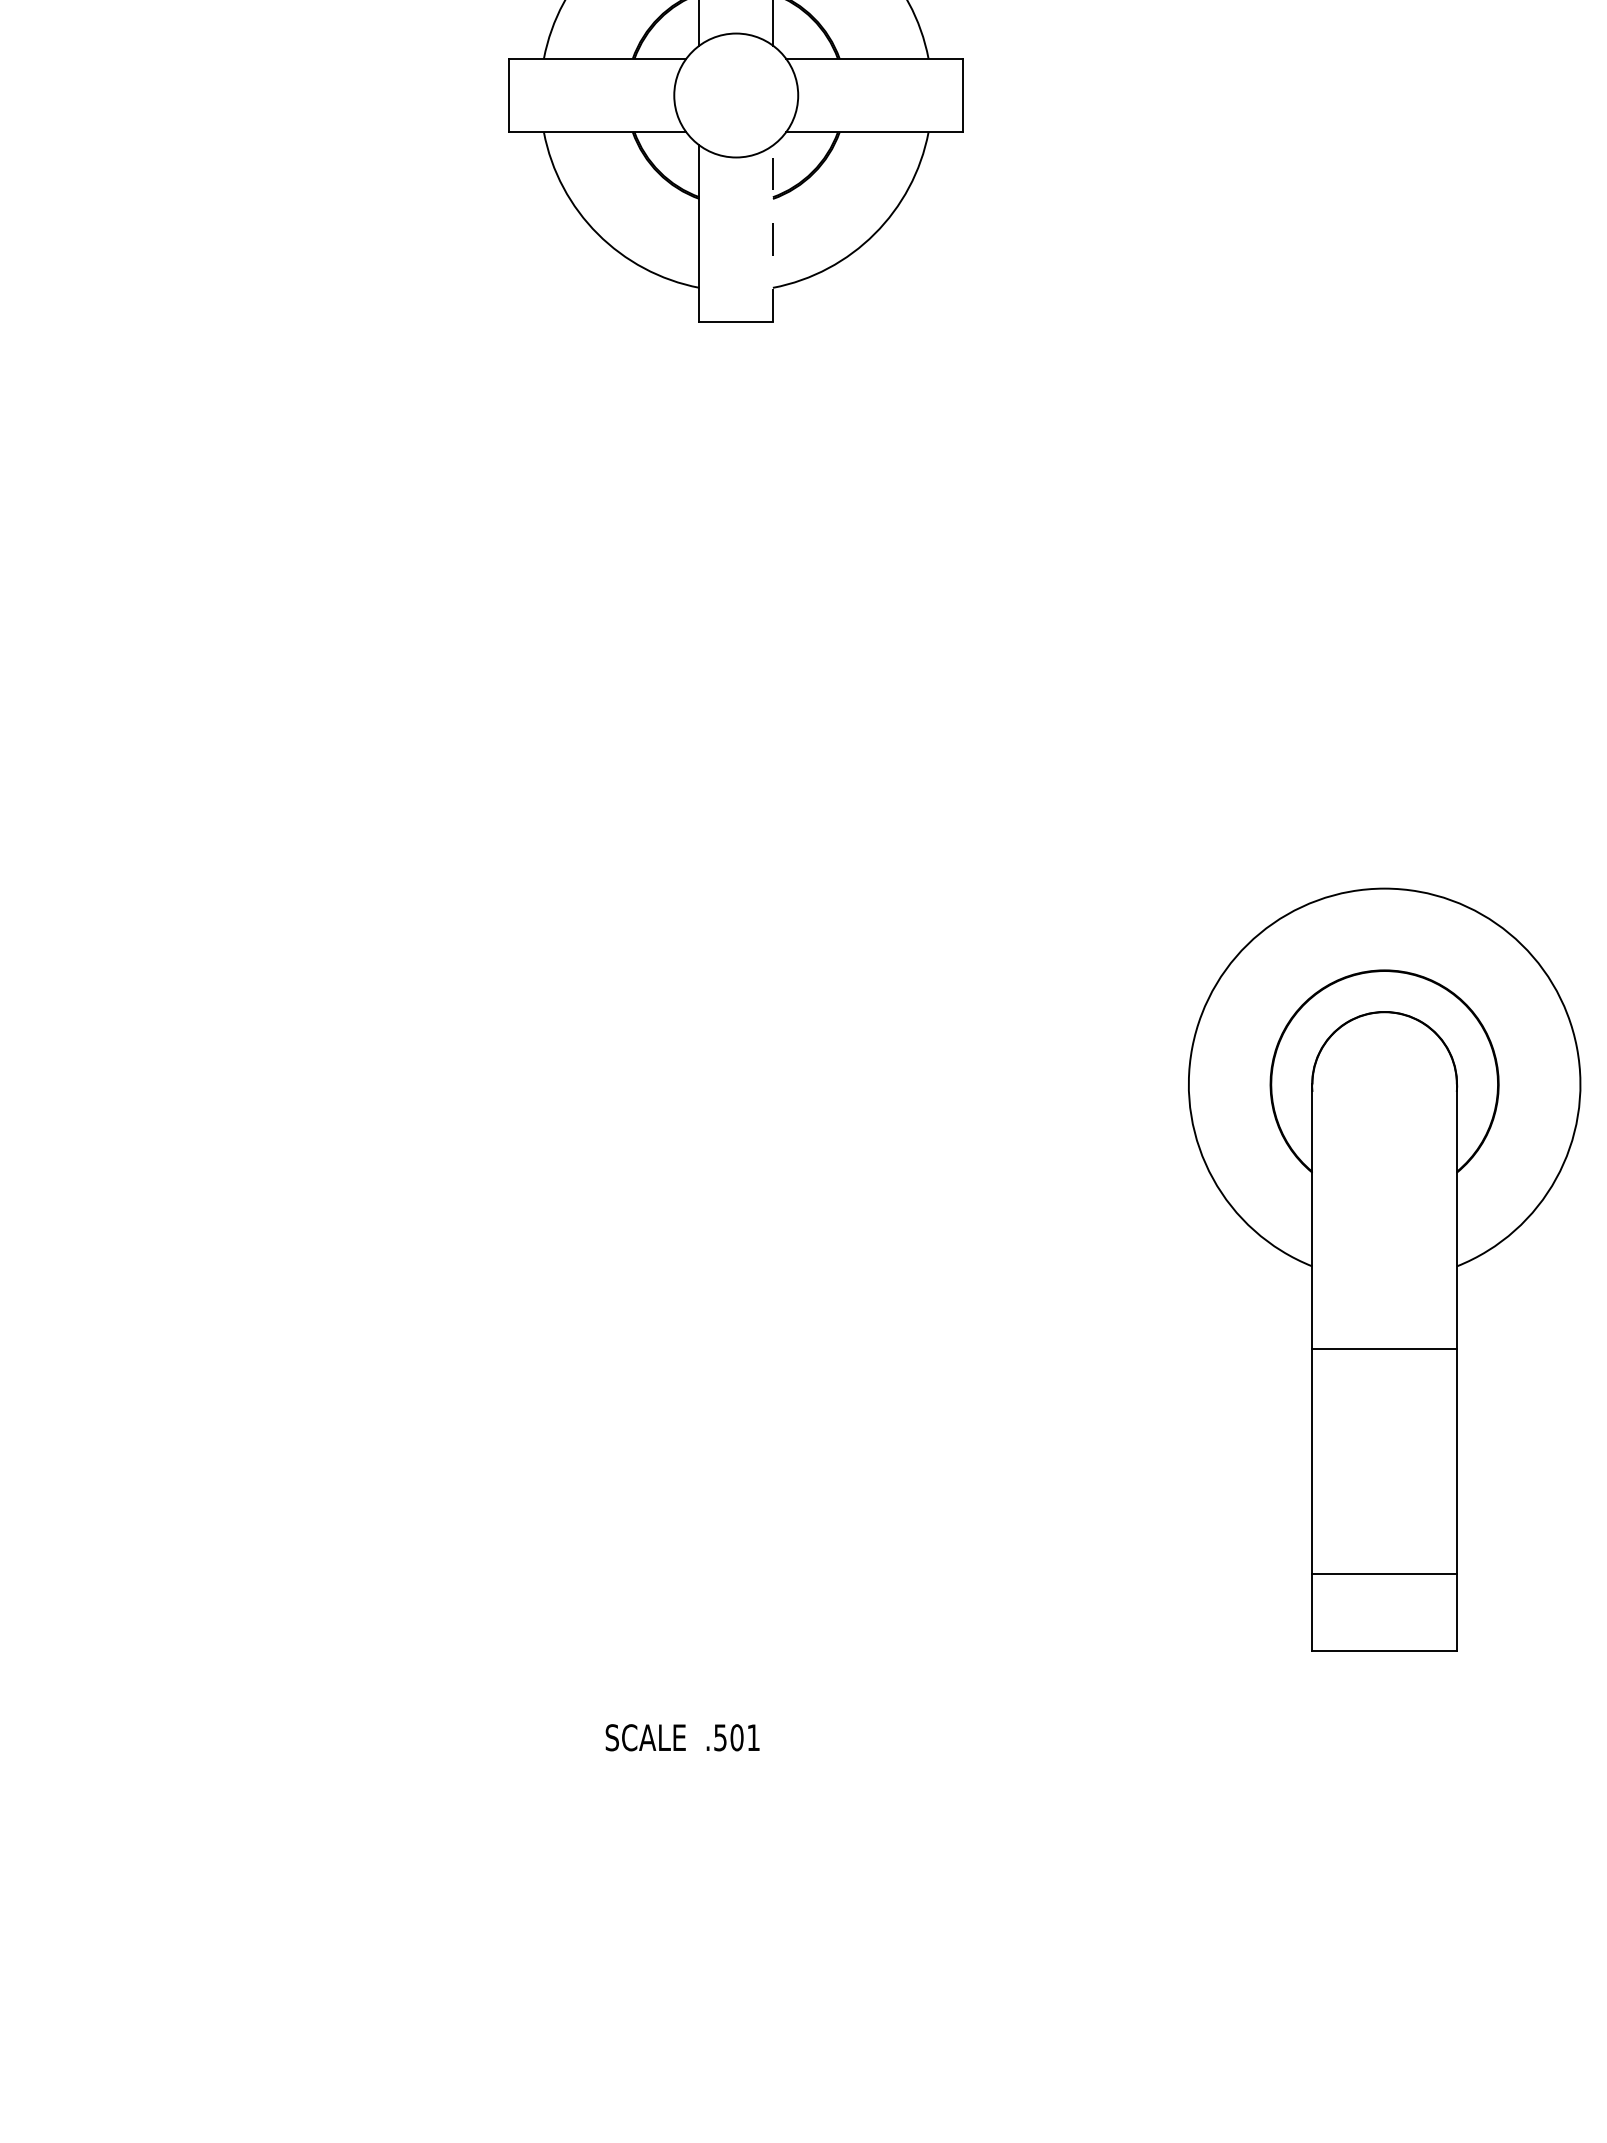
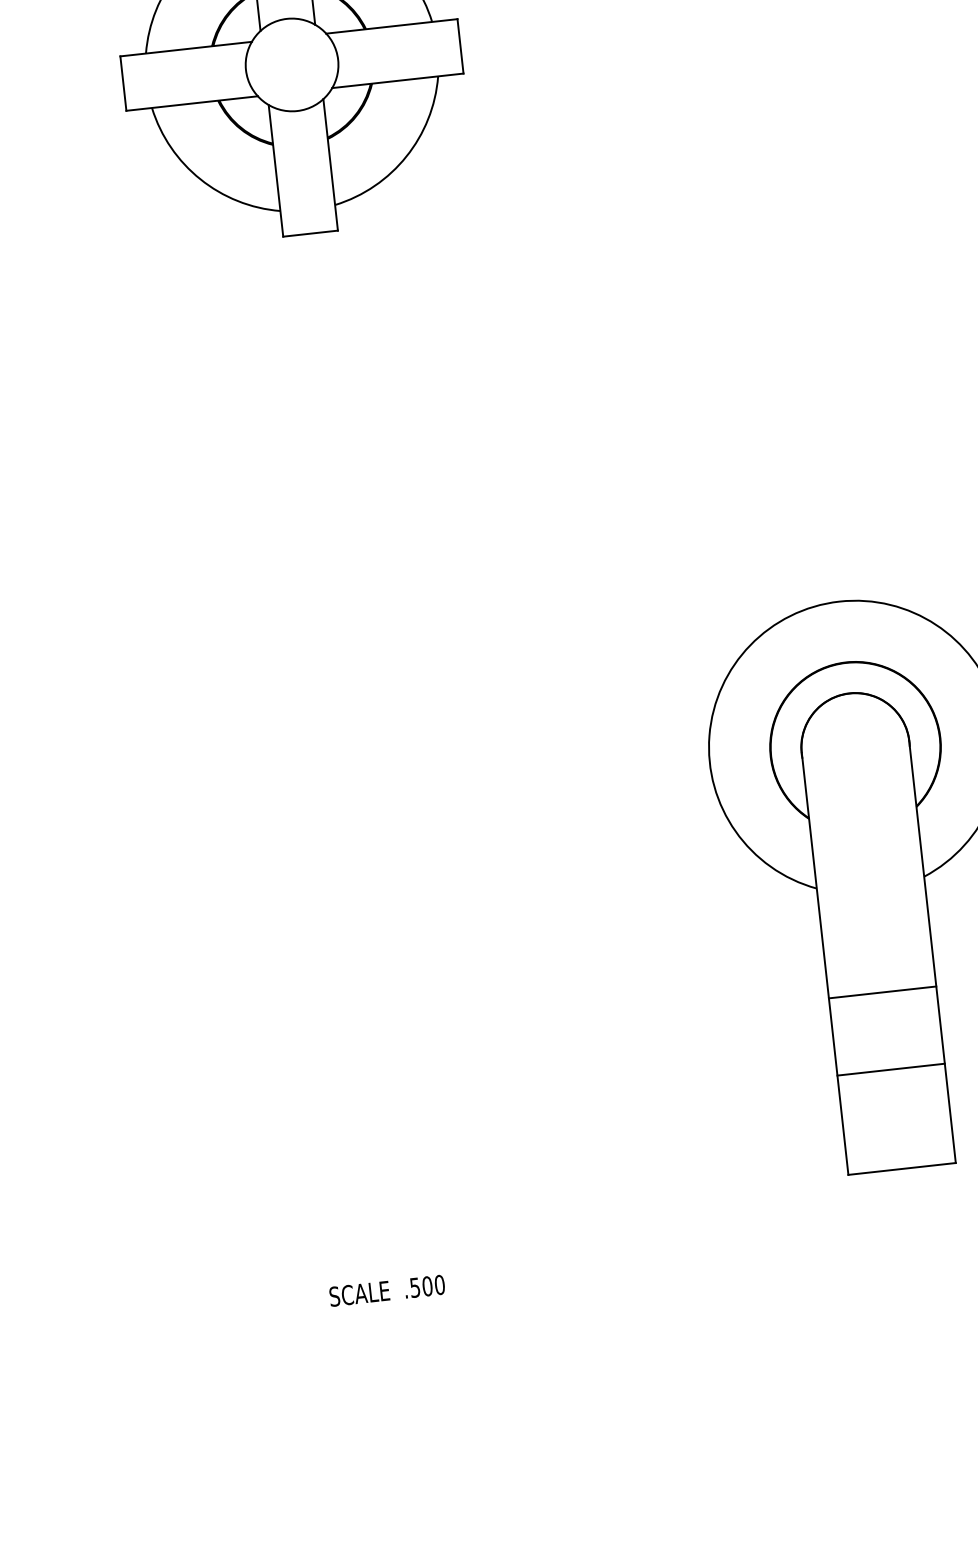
line: (772, 233) -> (330, 164), dashed -> solid
line: (1384, 1349) -> (882, 992), moved
line: (1384, 1573) -> (891, 1069), moved
text: (753, 1737) -> (439, 1284), .501 -> .500

